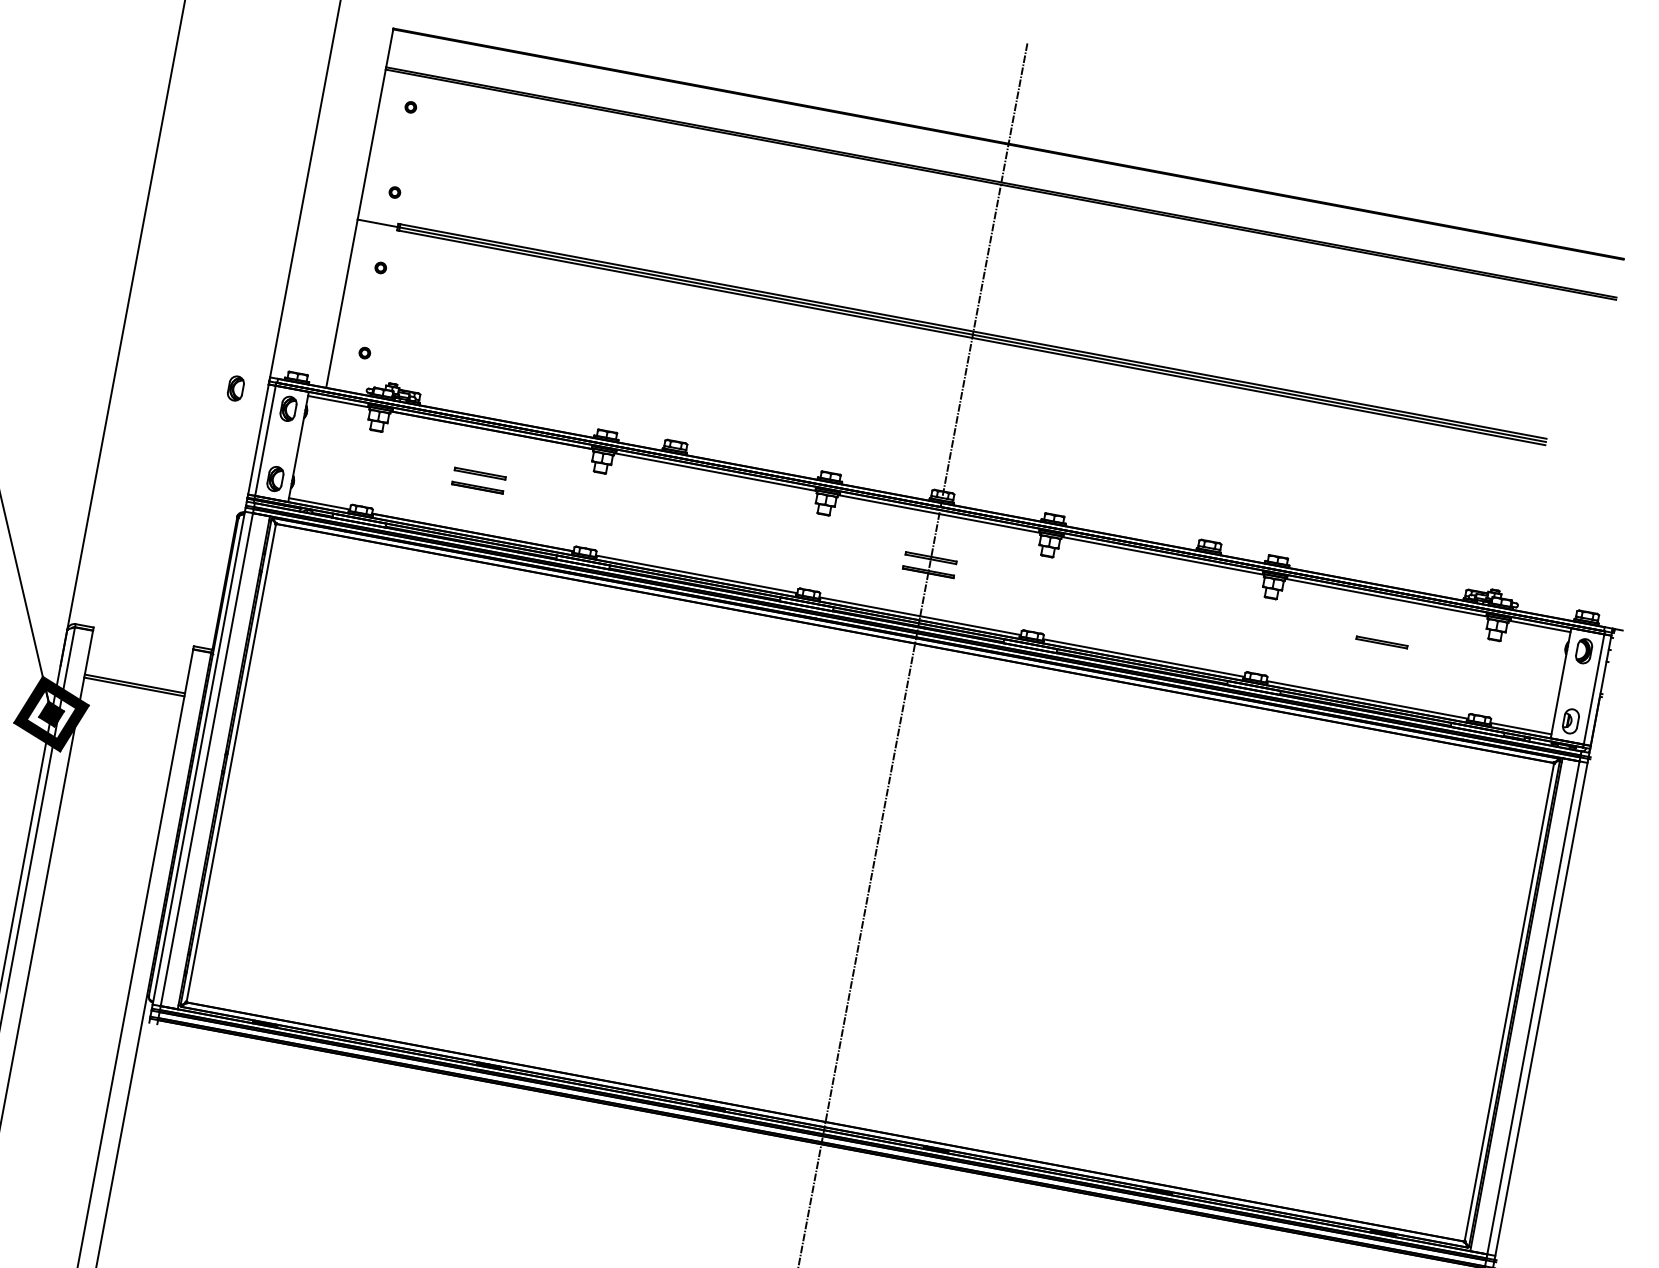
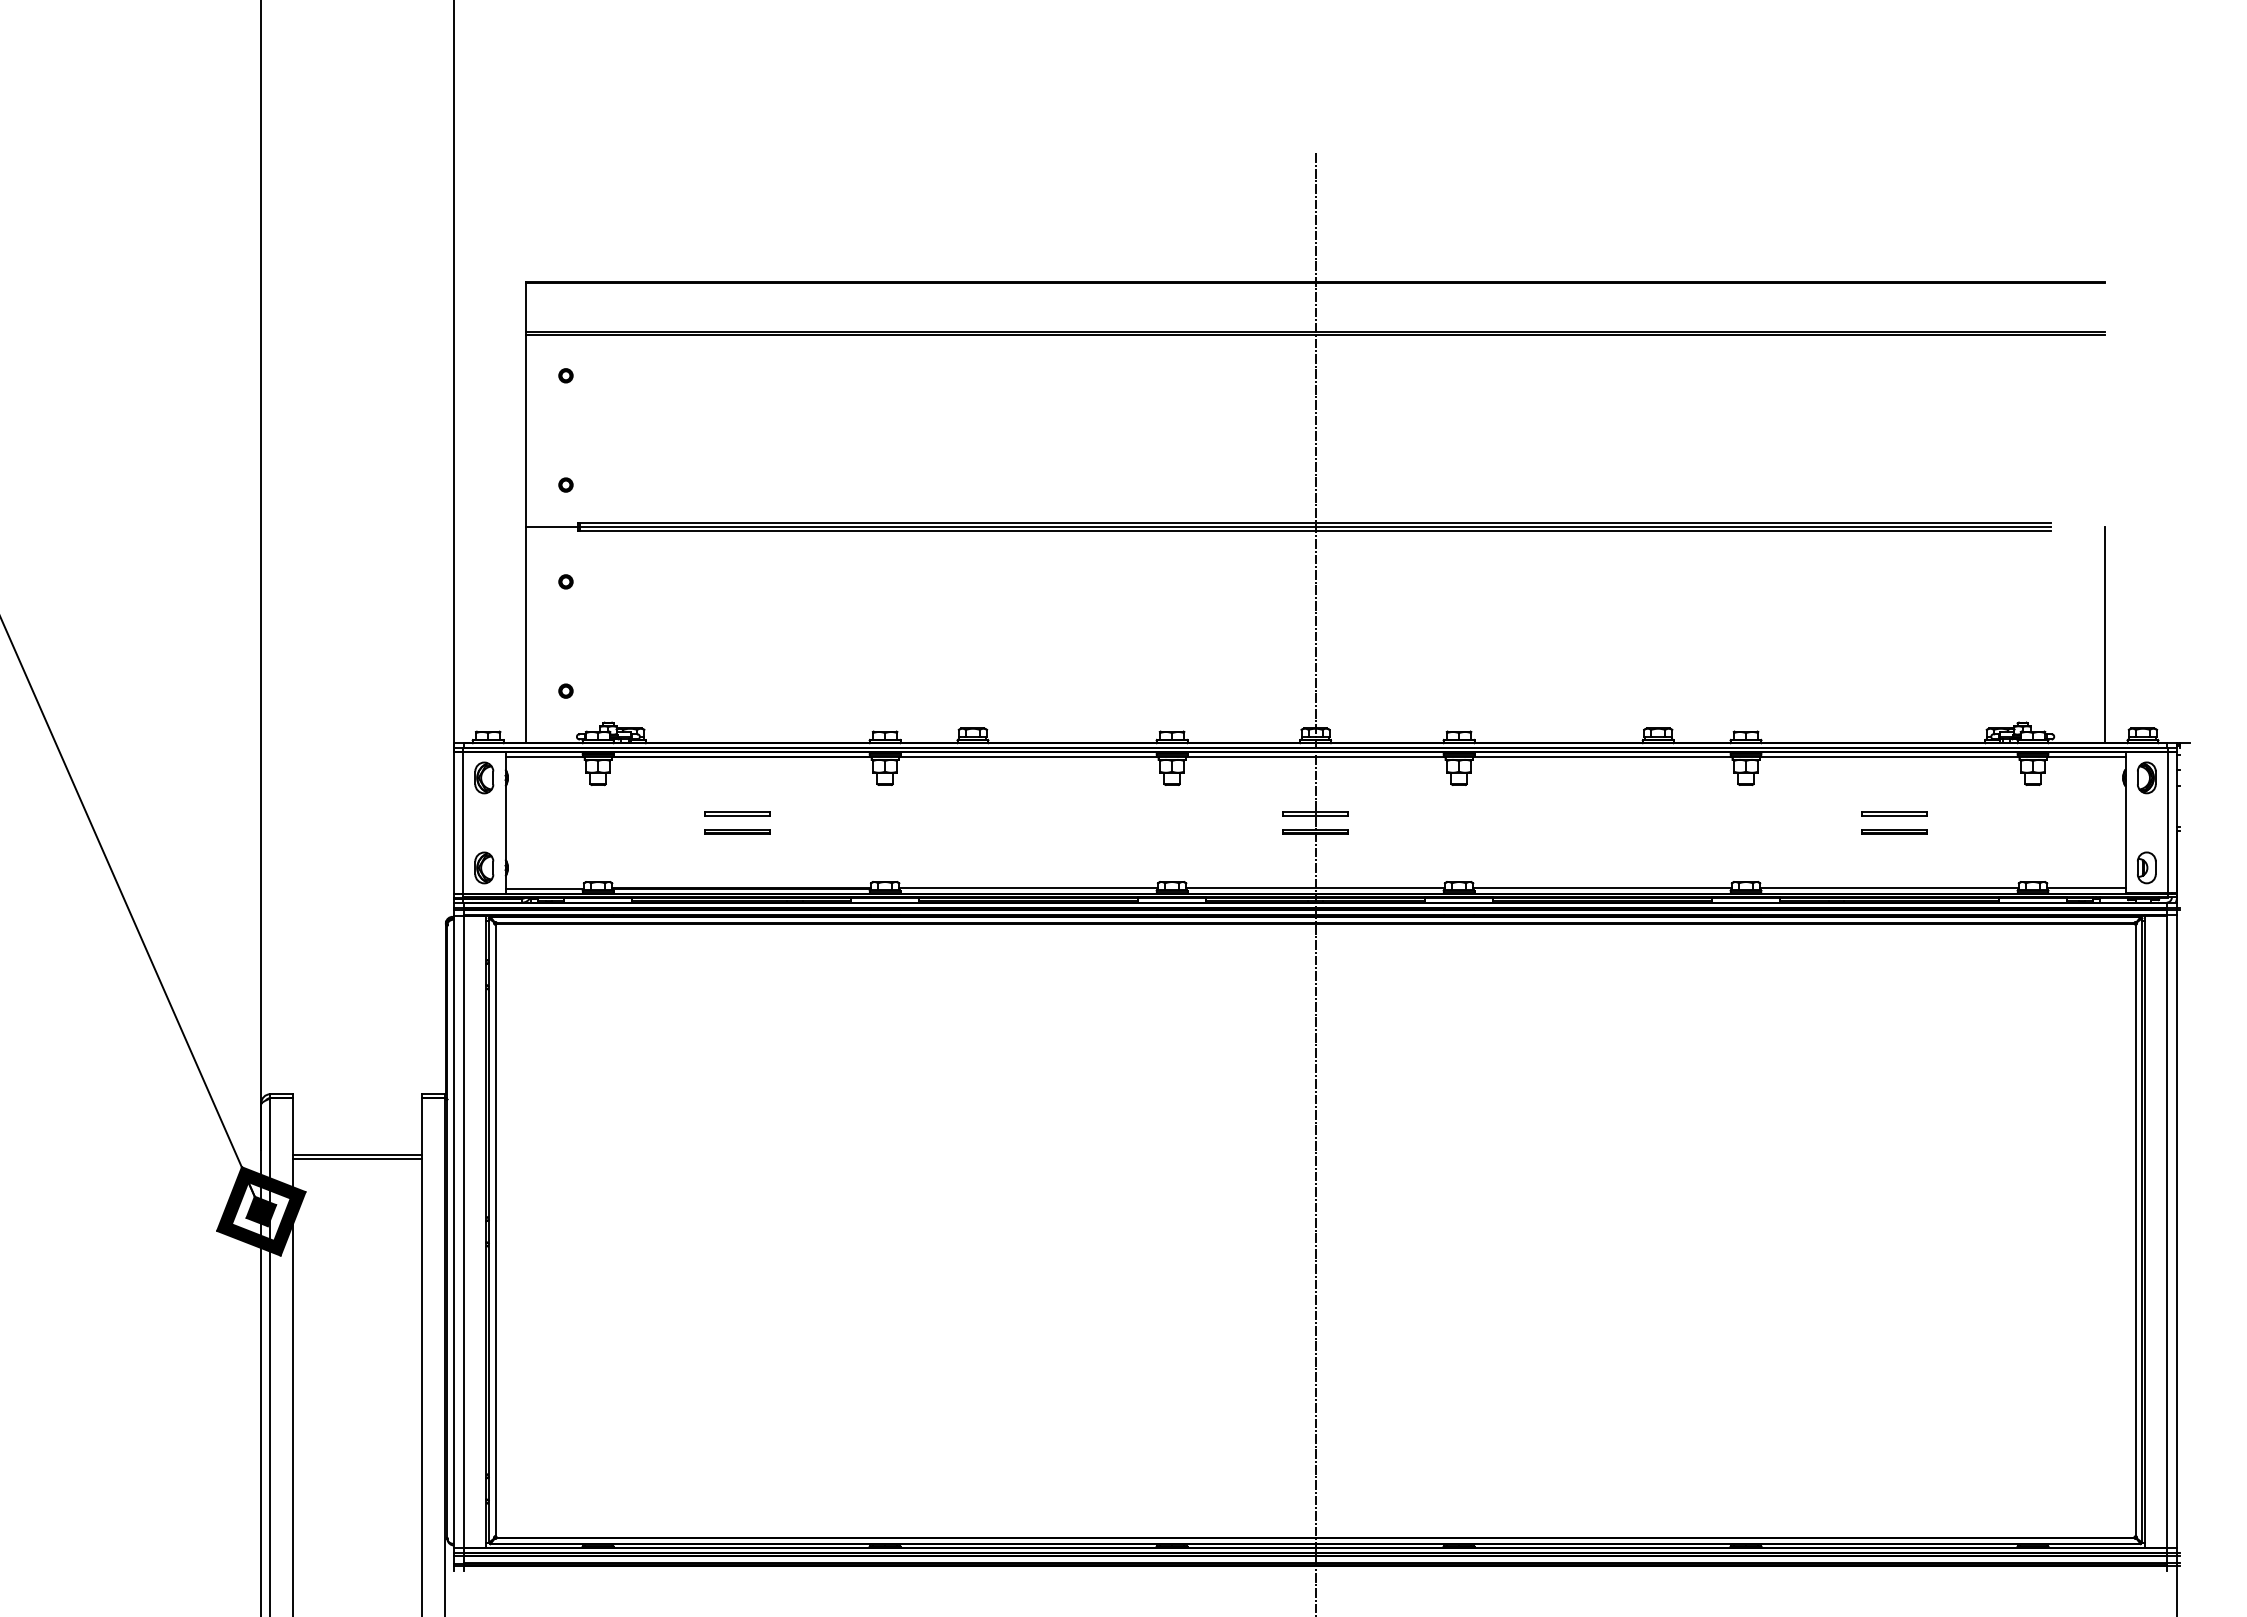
part: (236, 388) -> (414, 764), removed
line: (1572, 534) -> (2105, 635), added
part: (1379, 656) -> (1894, 831), added

